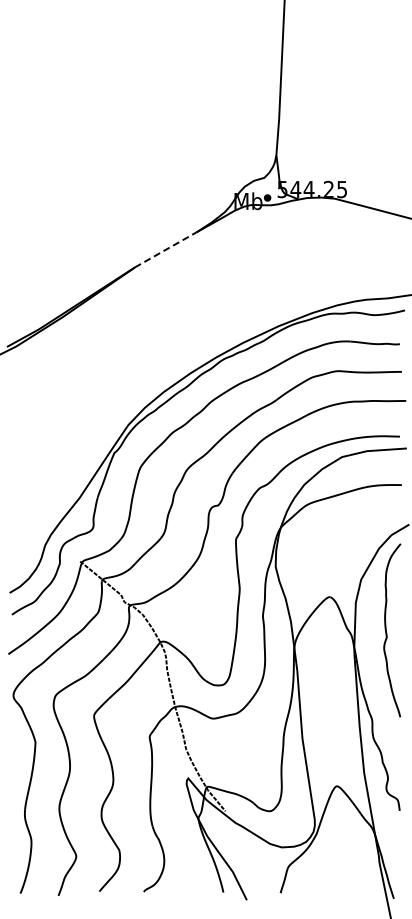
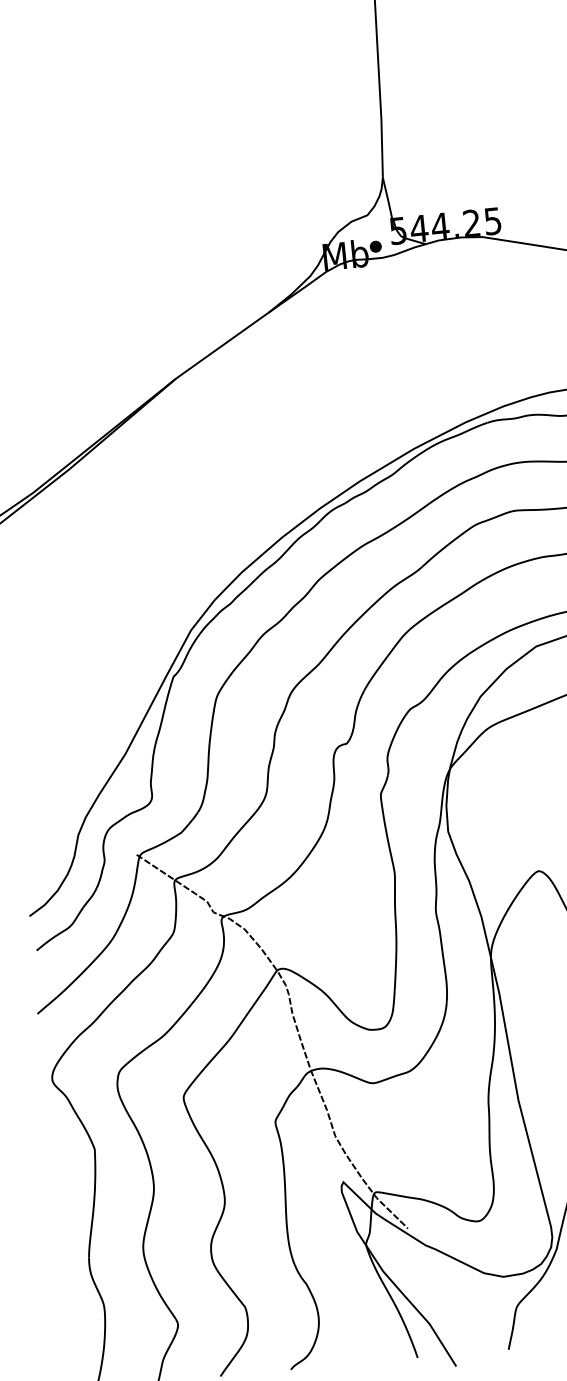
line: (165, 249) -> (221, 345), dashed -> solid

